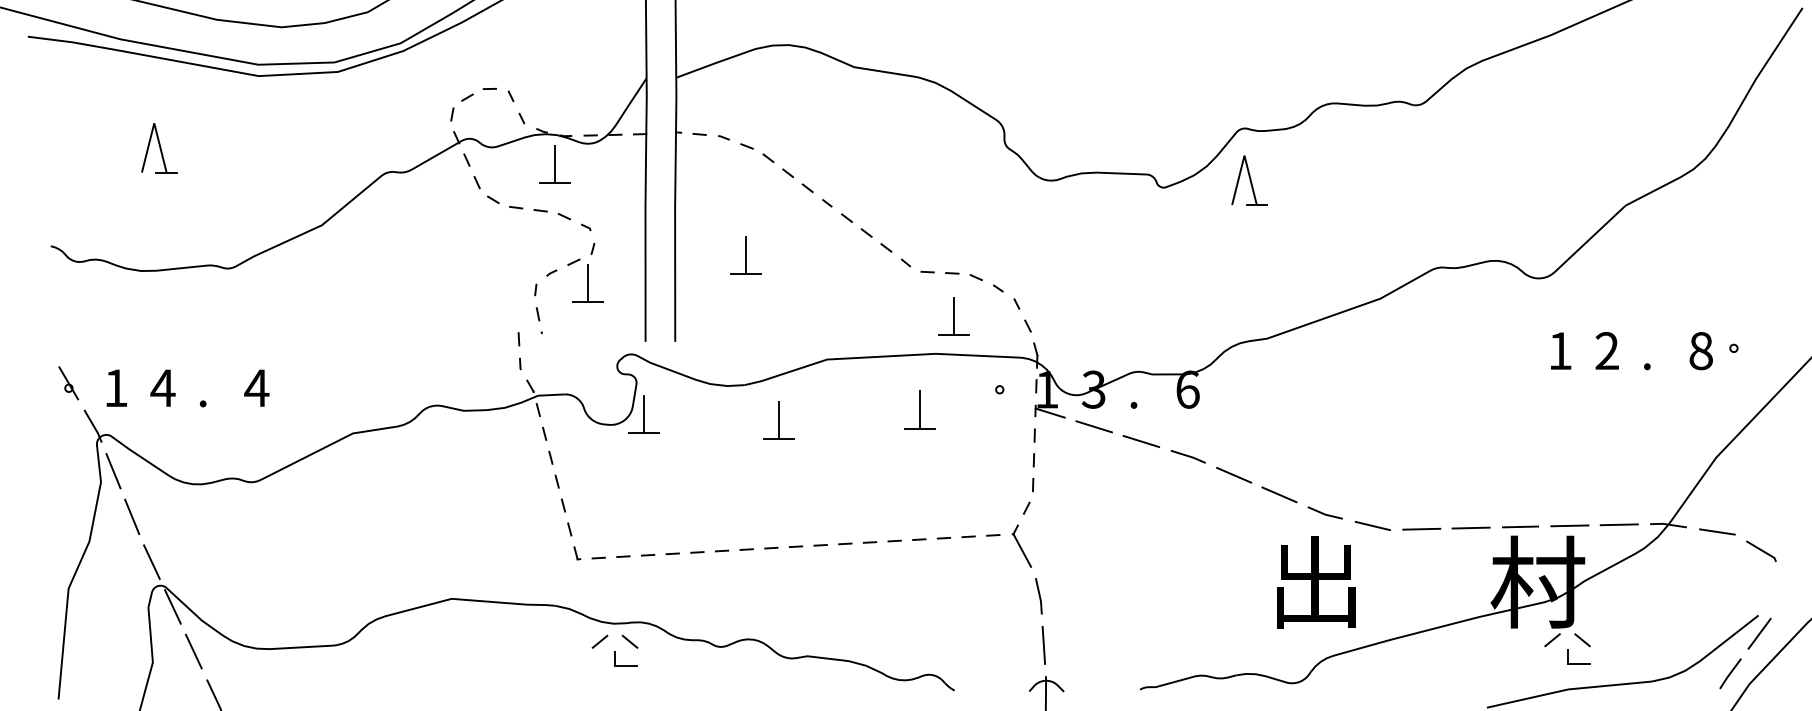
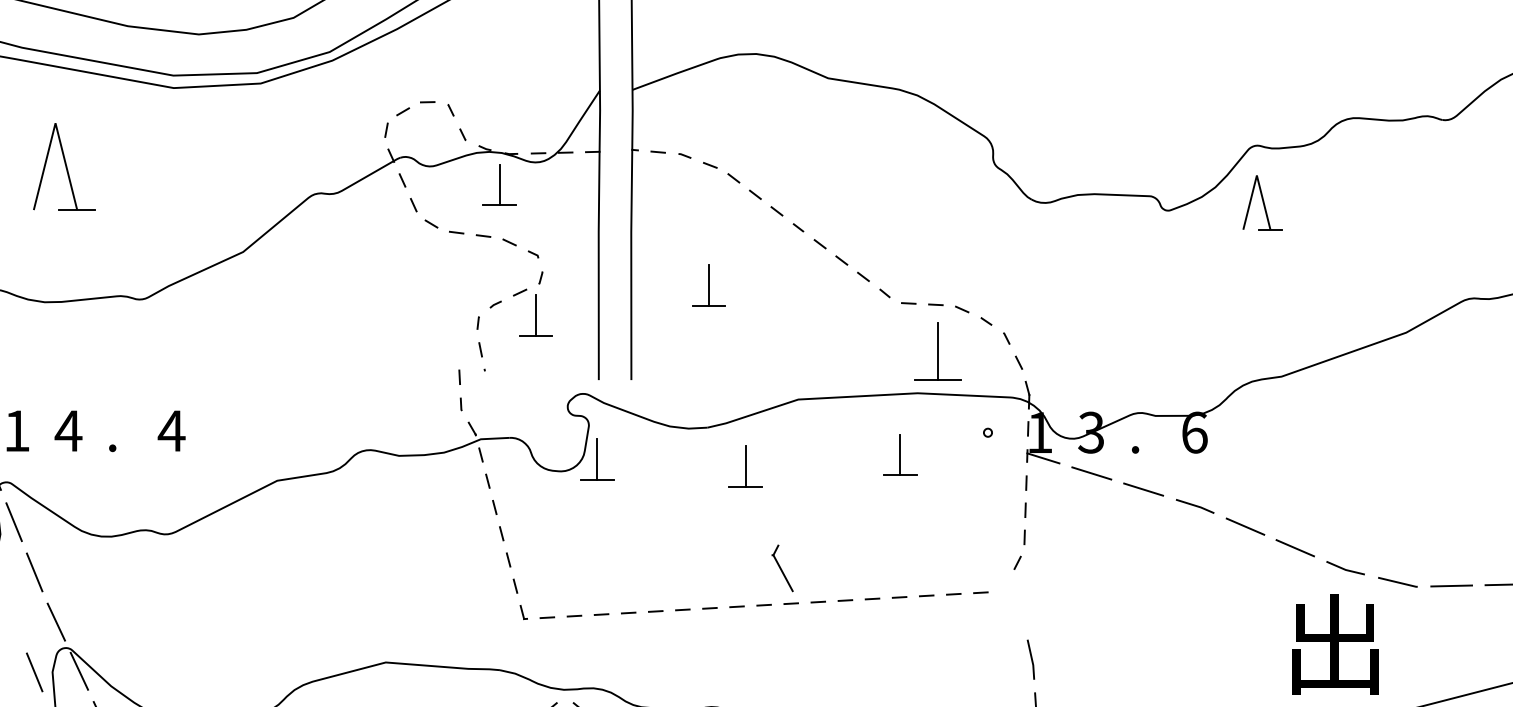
part: (159, 148) -> (64, 167), size x1.6
part: (953, 316) -> (937, 352), size x1.4
part: (1021, 545) -> (782, 567), moved
line: (132, 607) -> (35, 671), added

